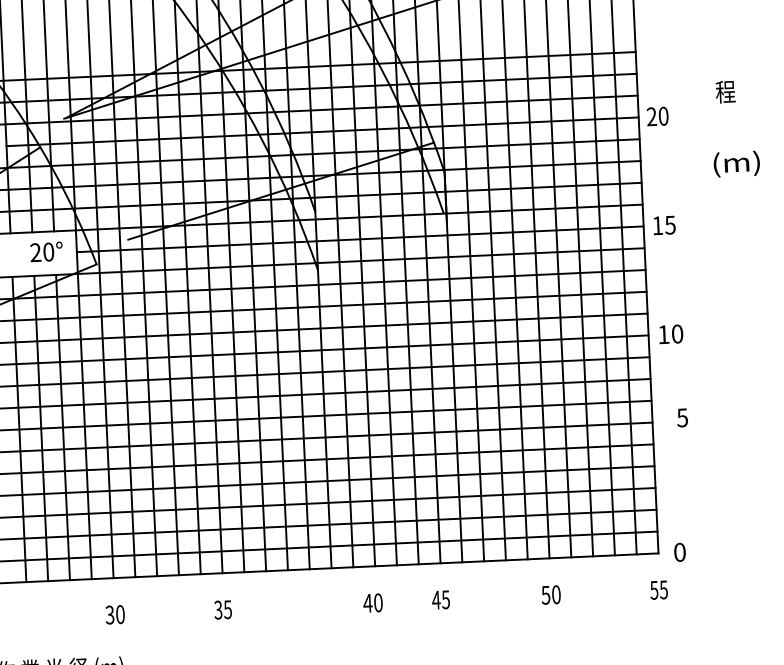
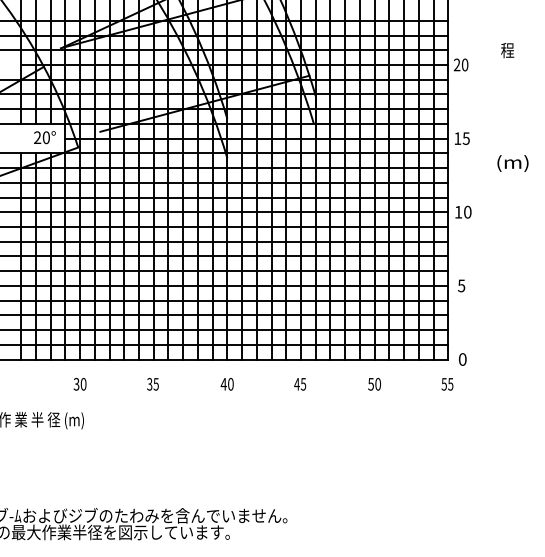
text: (736, 164) -> (512, 163), moved
text: (682, 417) -> (461, 285), moved
text: (371, 603) -> (226, 384), moved

